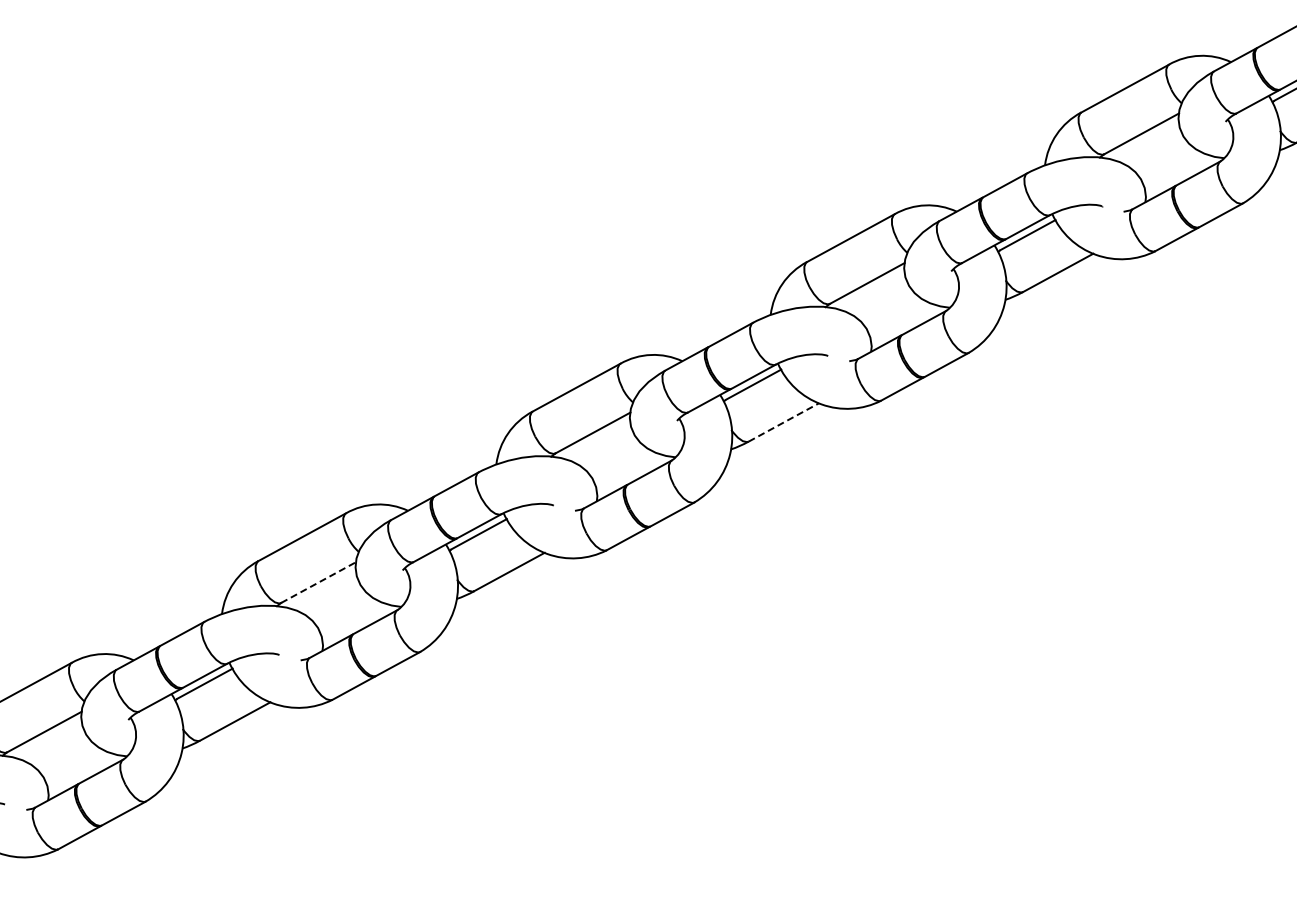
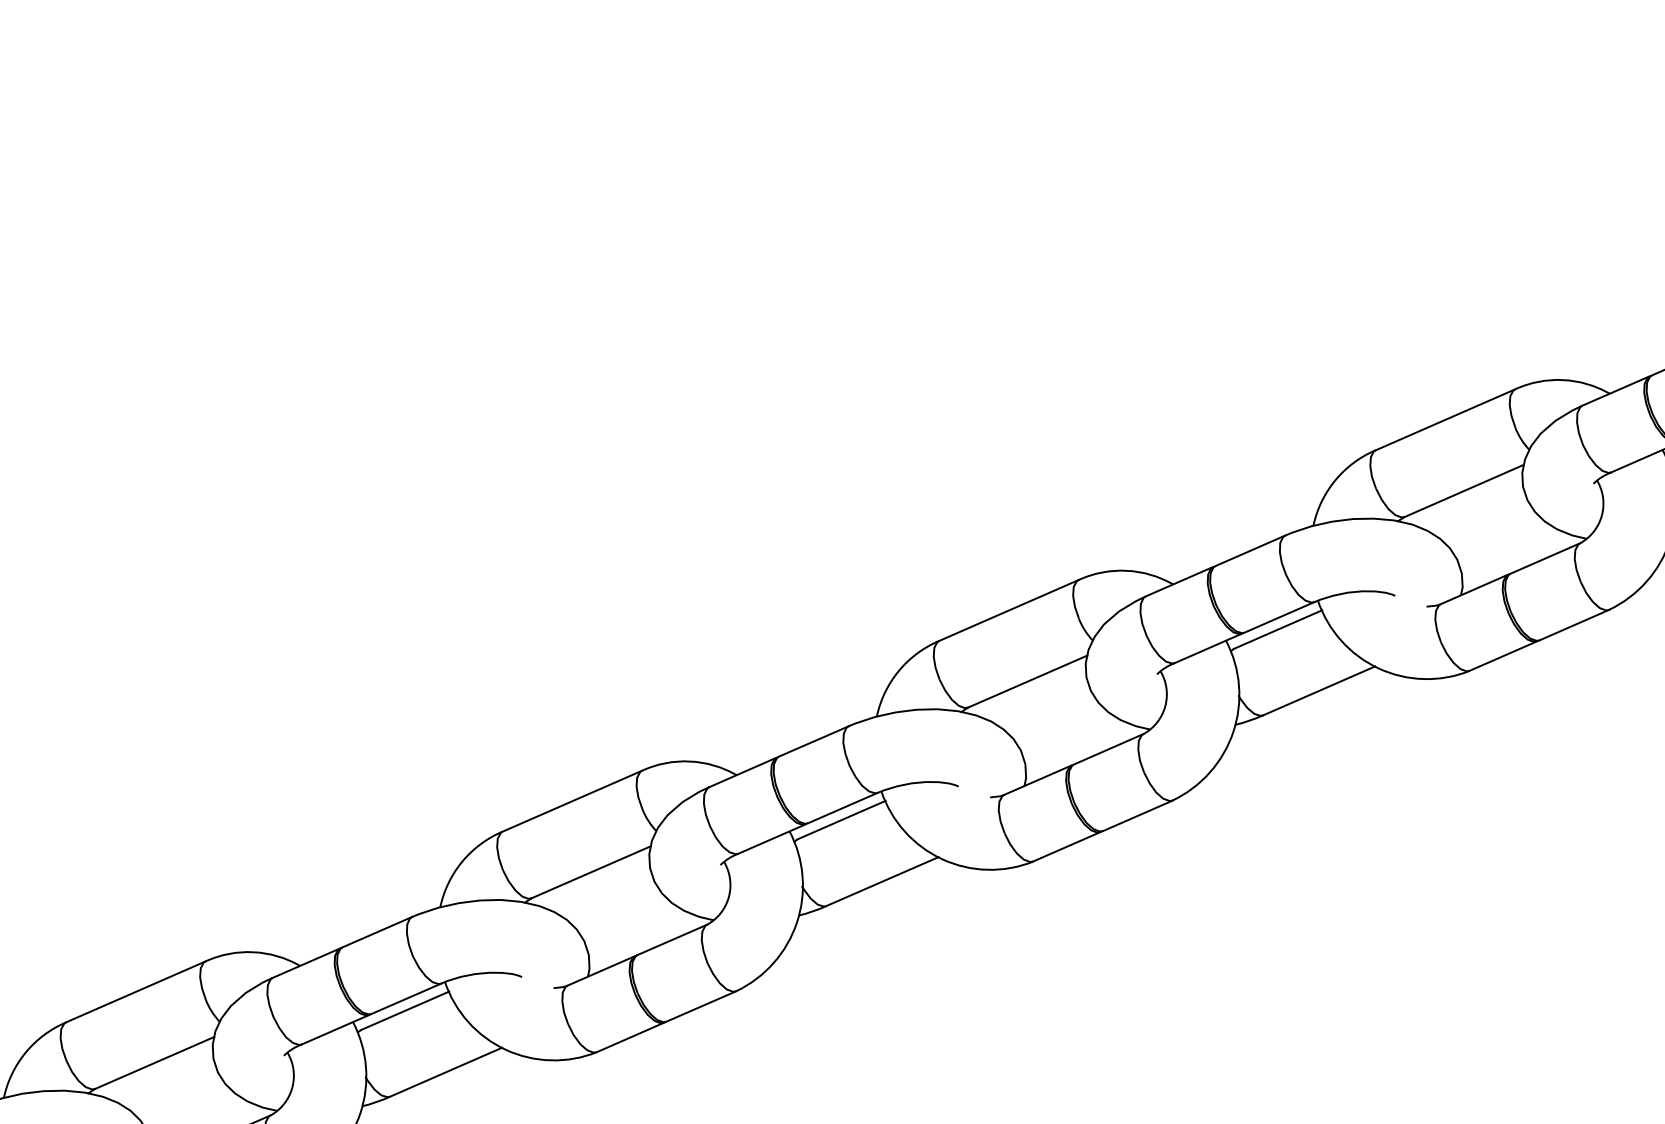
line: (784, 422) -> (1320, 691), dashed -> solid
line: (318, 582) -> (591, 872), dashed -> solid

